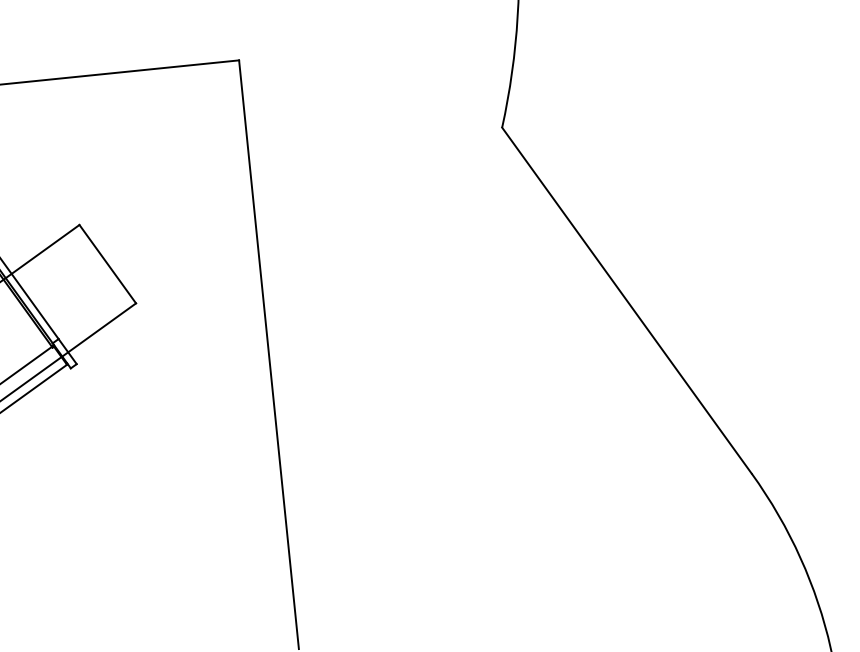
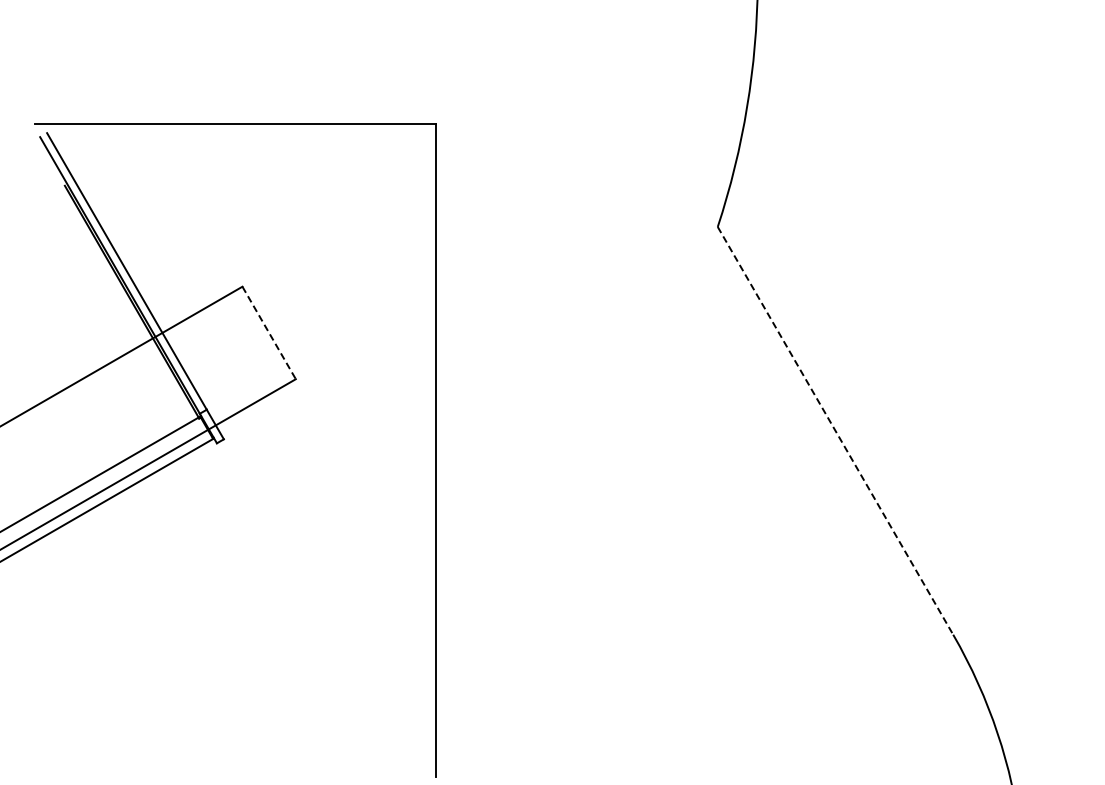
line: (108, 264) -> (269, 333), solid -> dashed
line: (626, 301) -> (835, 431), solid -> dashed

